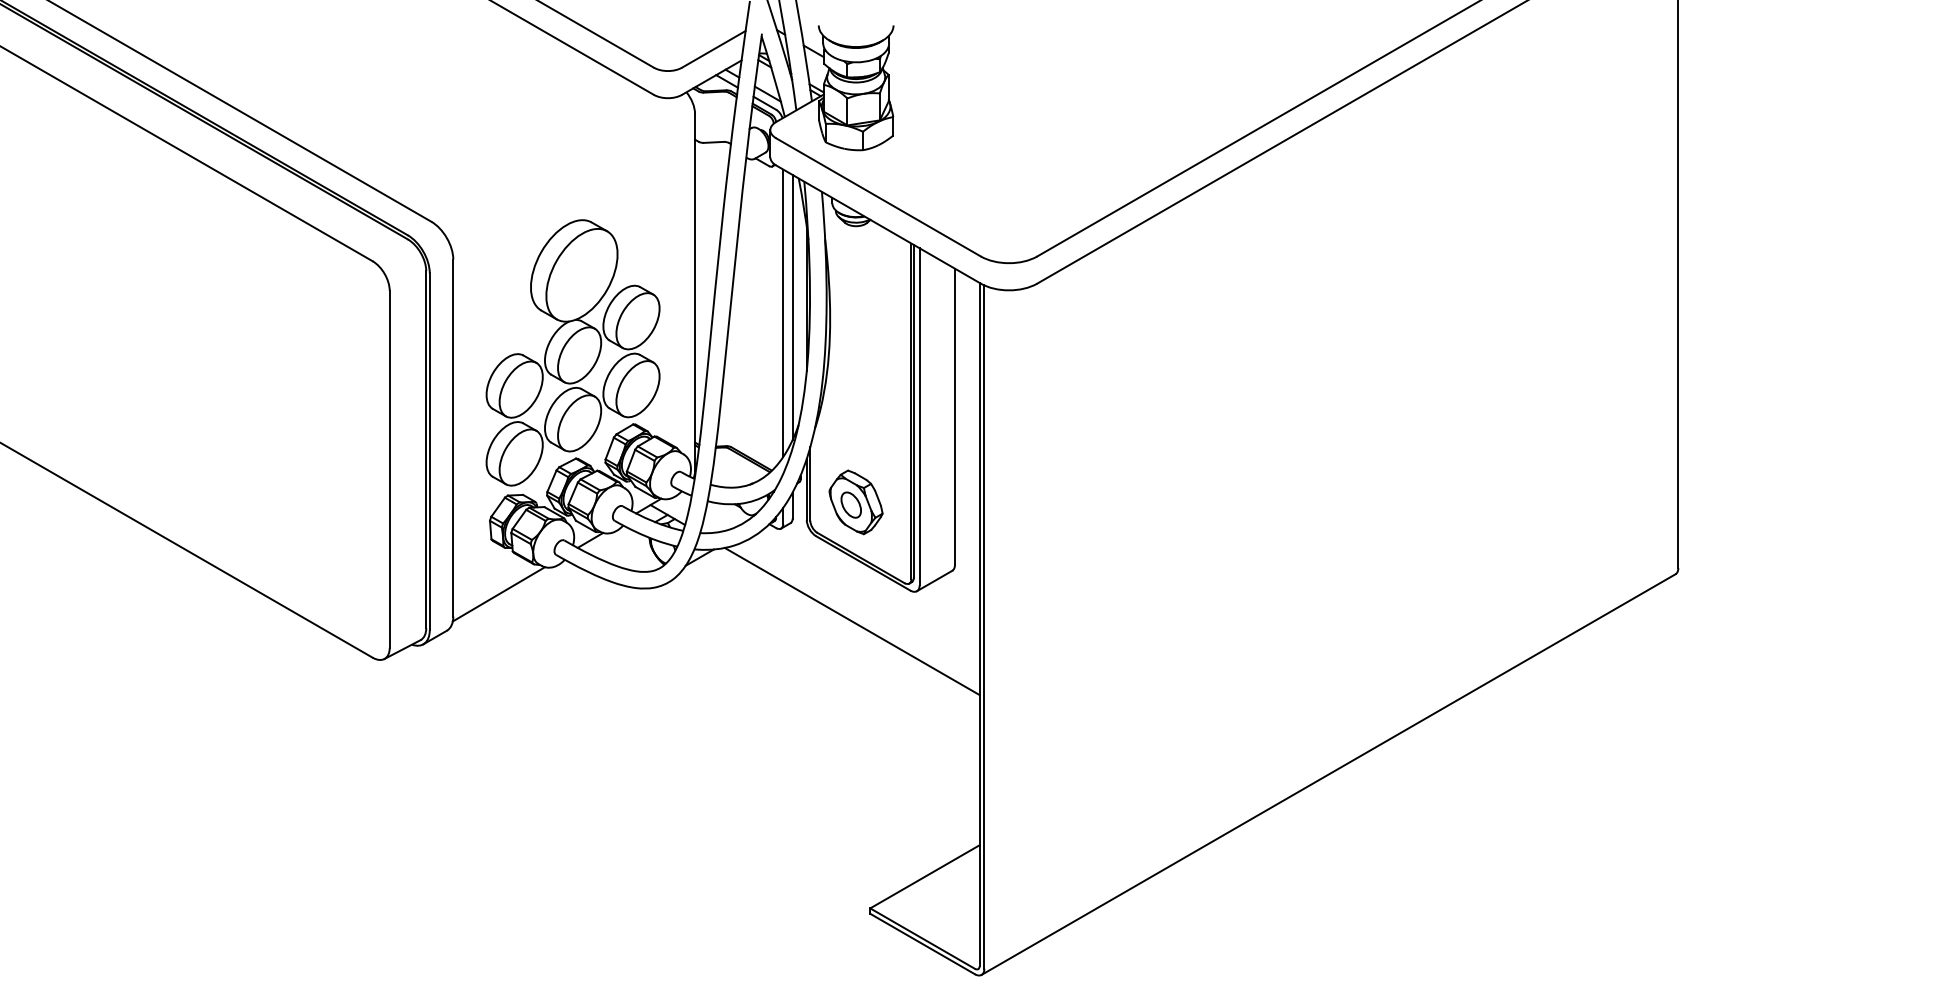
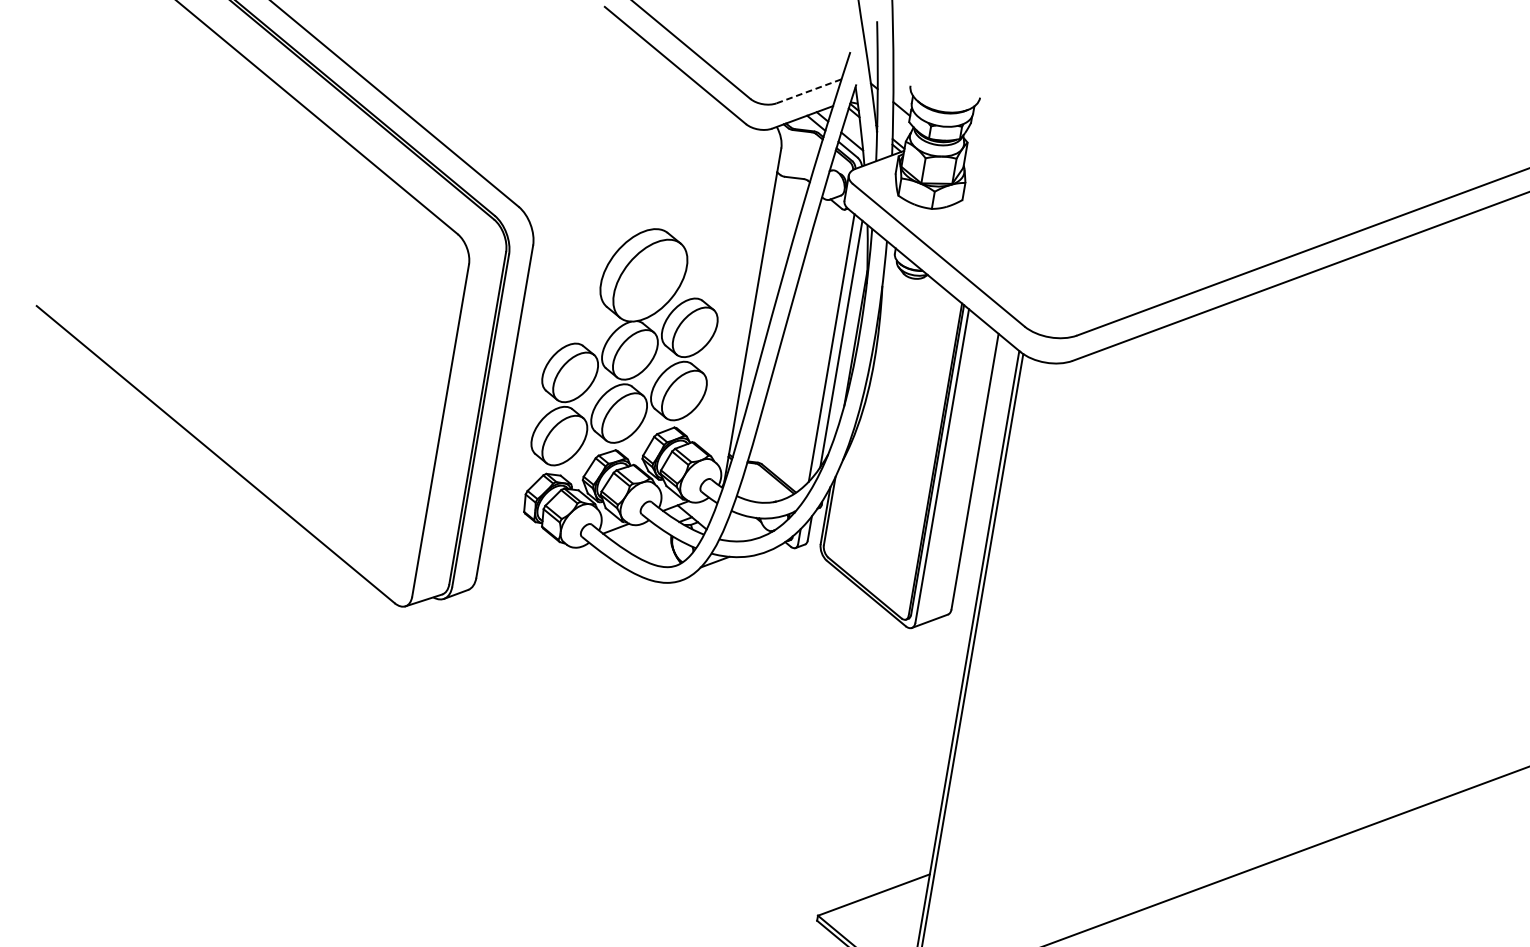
line: (713, 49) -> (808, 91), solid -> dashed
part: (855, 502) -> (868, 535), removed
line: (498, 594) -> (521, 564), removed
line: (851, 621) -> (846, 645), removed

